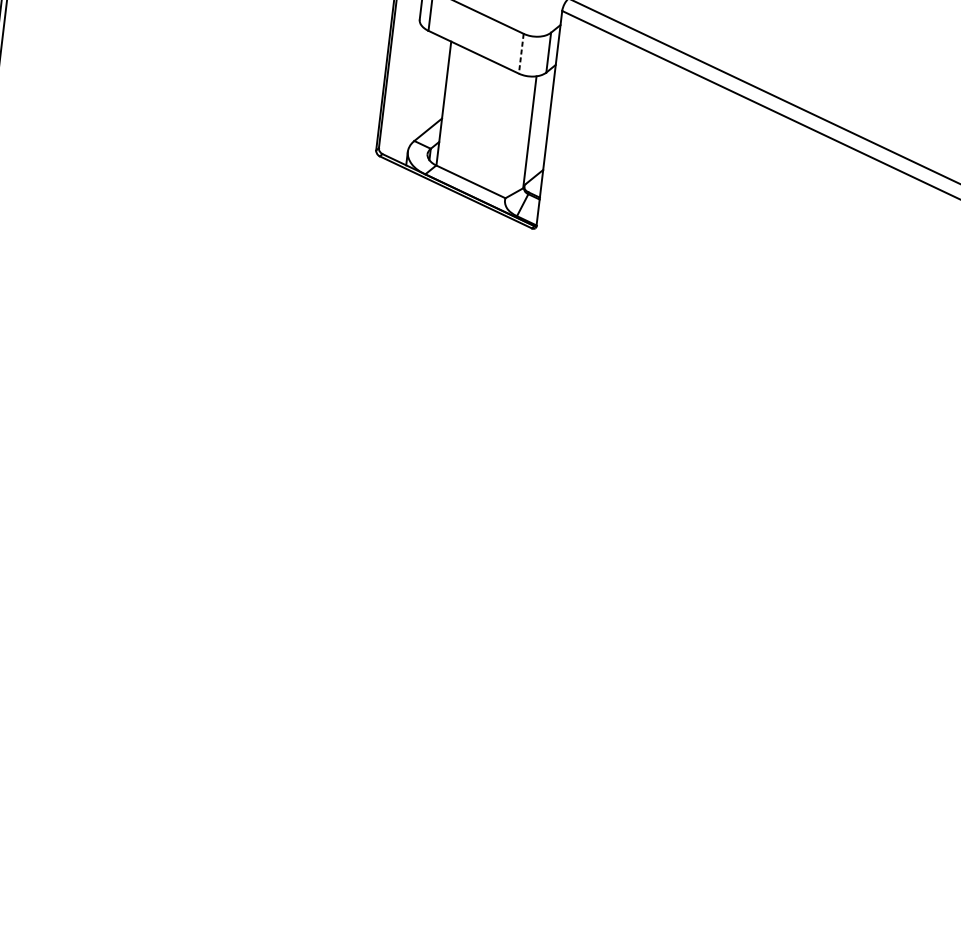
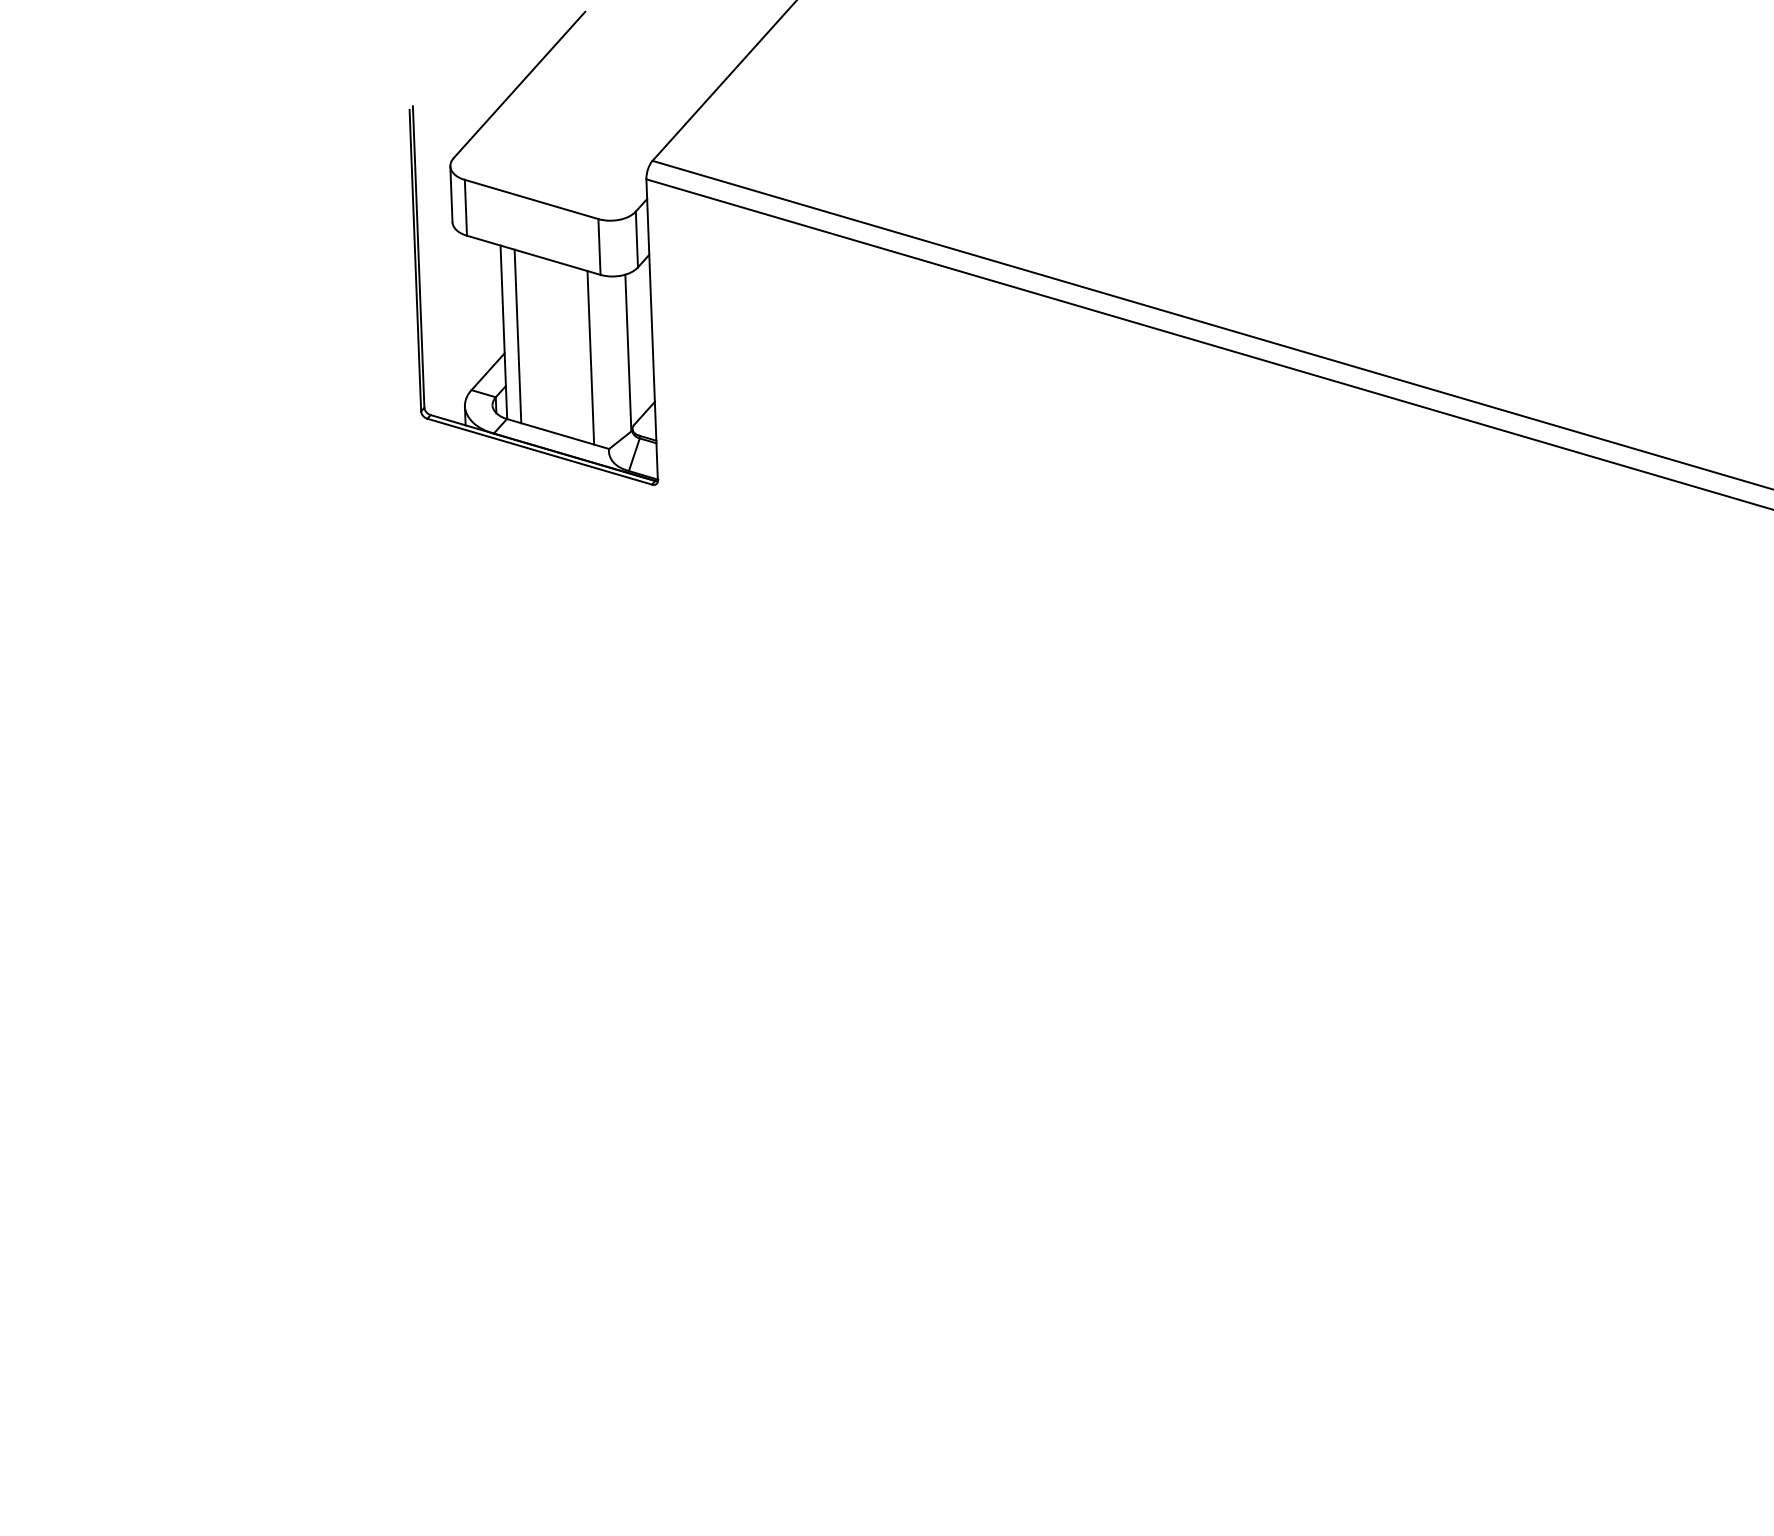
line: (521, 54) -> (599, 247), dashed -> solid
line: (453, 108) -> (517, 336), added
line: (502, 131) -> (590, 357), added

